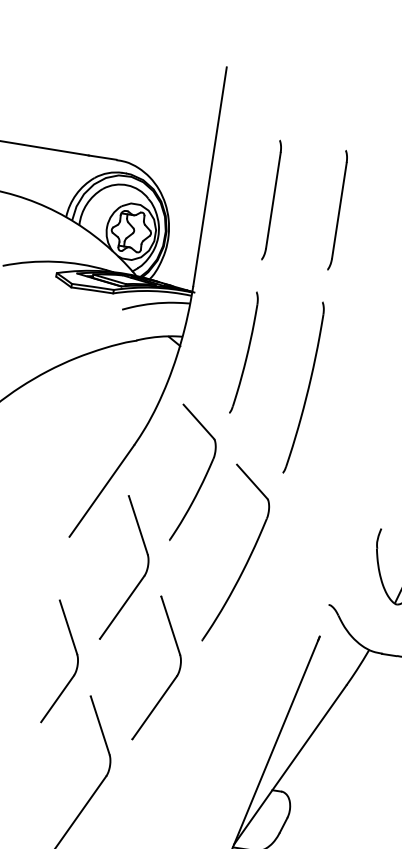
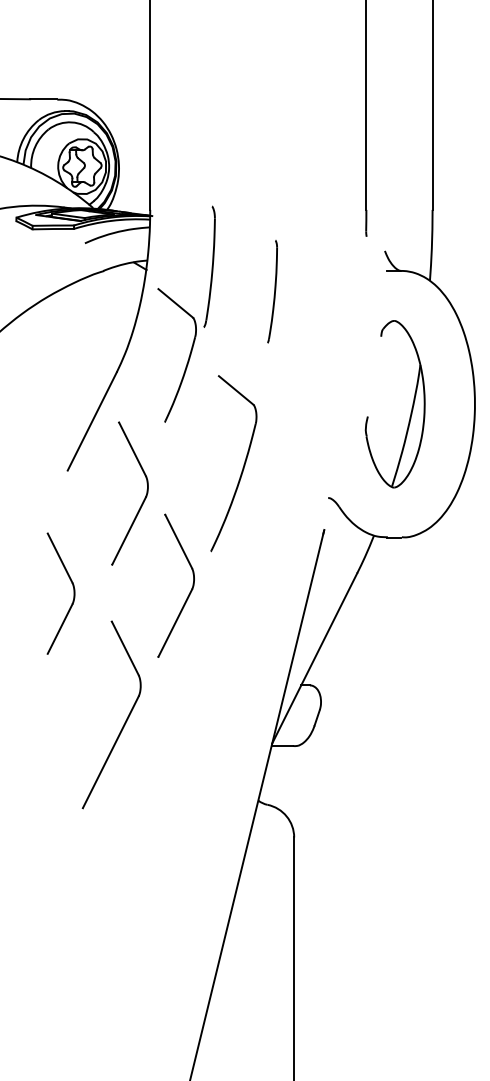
part: (271, 200) -> (213, 115), removed
part: (338, 210) -> (279, 115), removed
part: (304, 387) -> (272, 291), size x0.6
part: (201, 481) -> (187, 360), moved
part: (76, 665) -> (73, 593), moved

